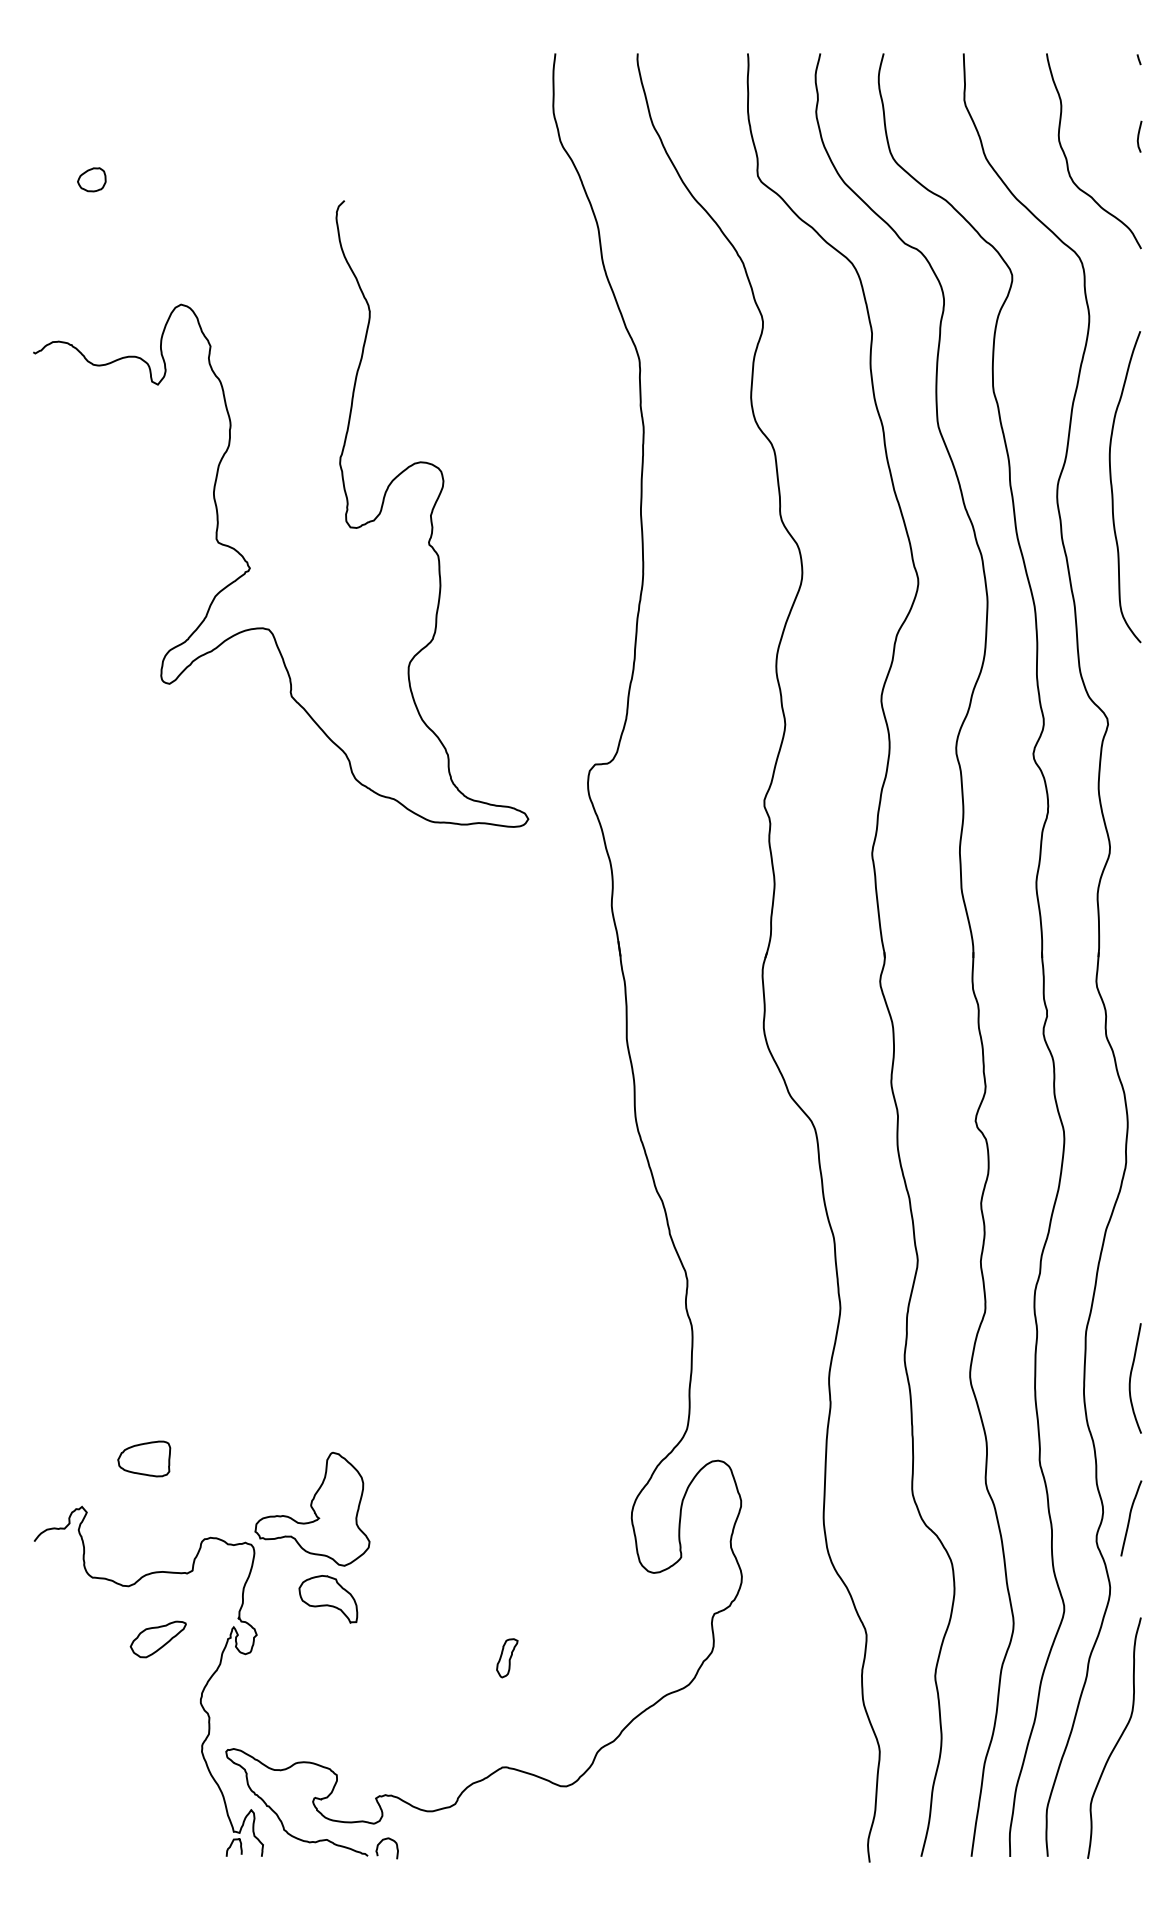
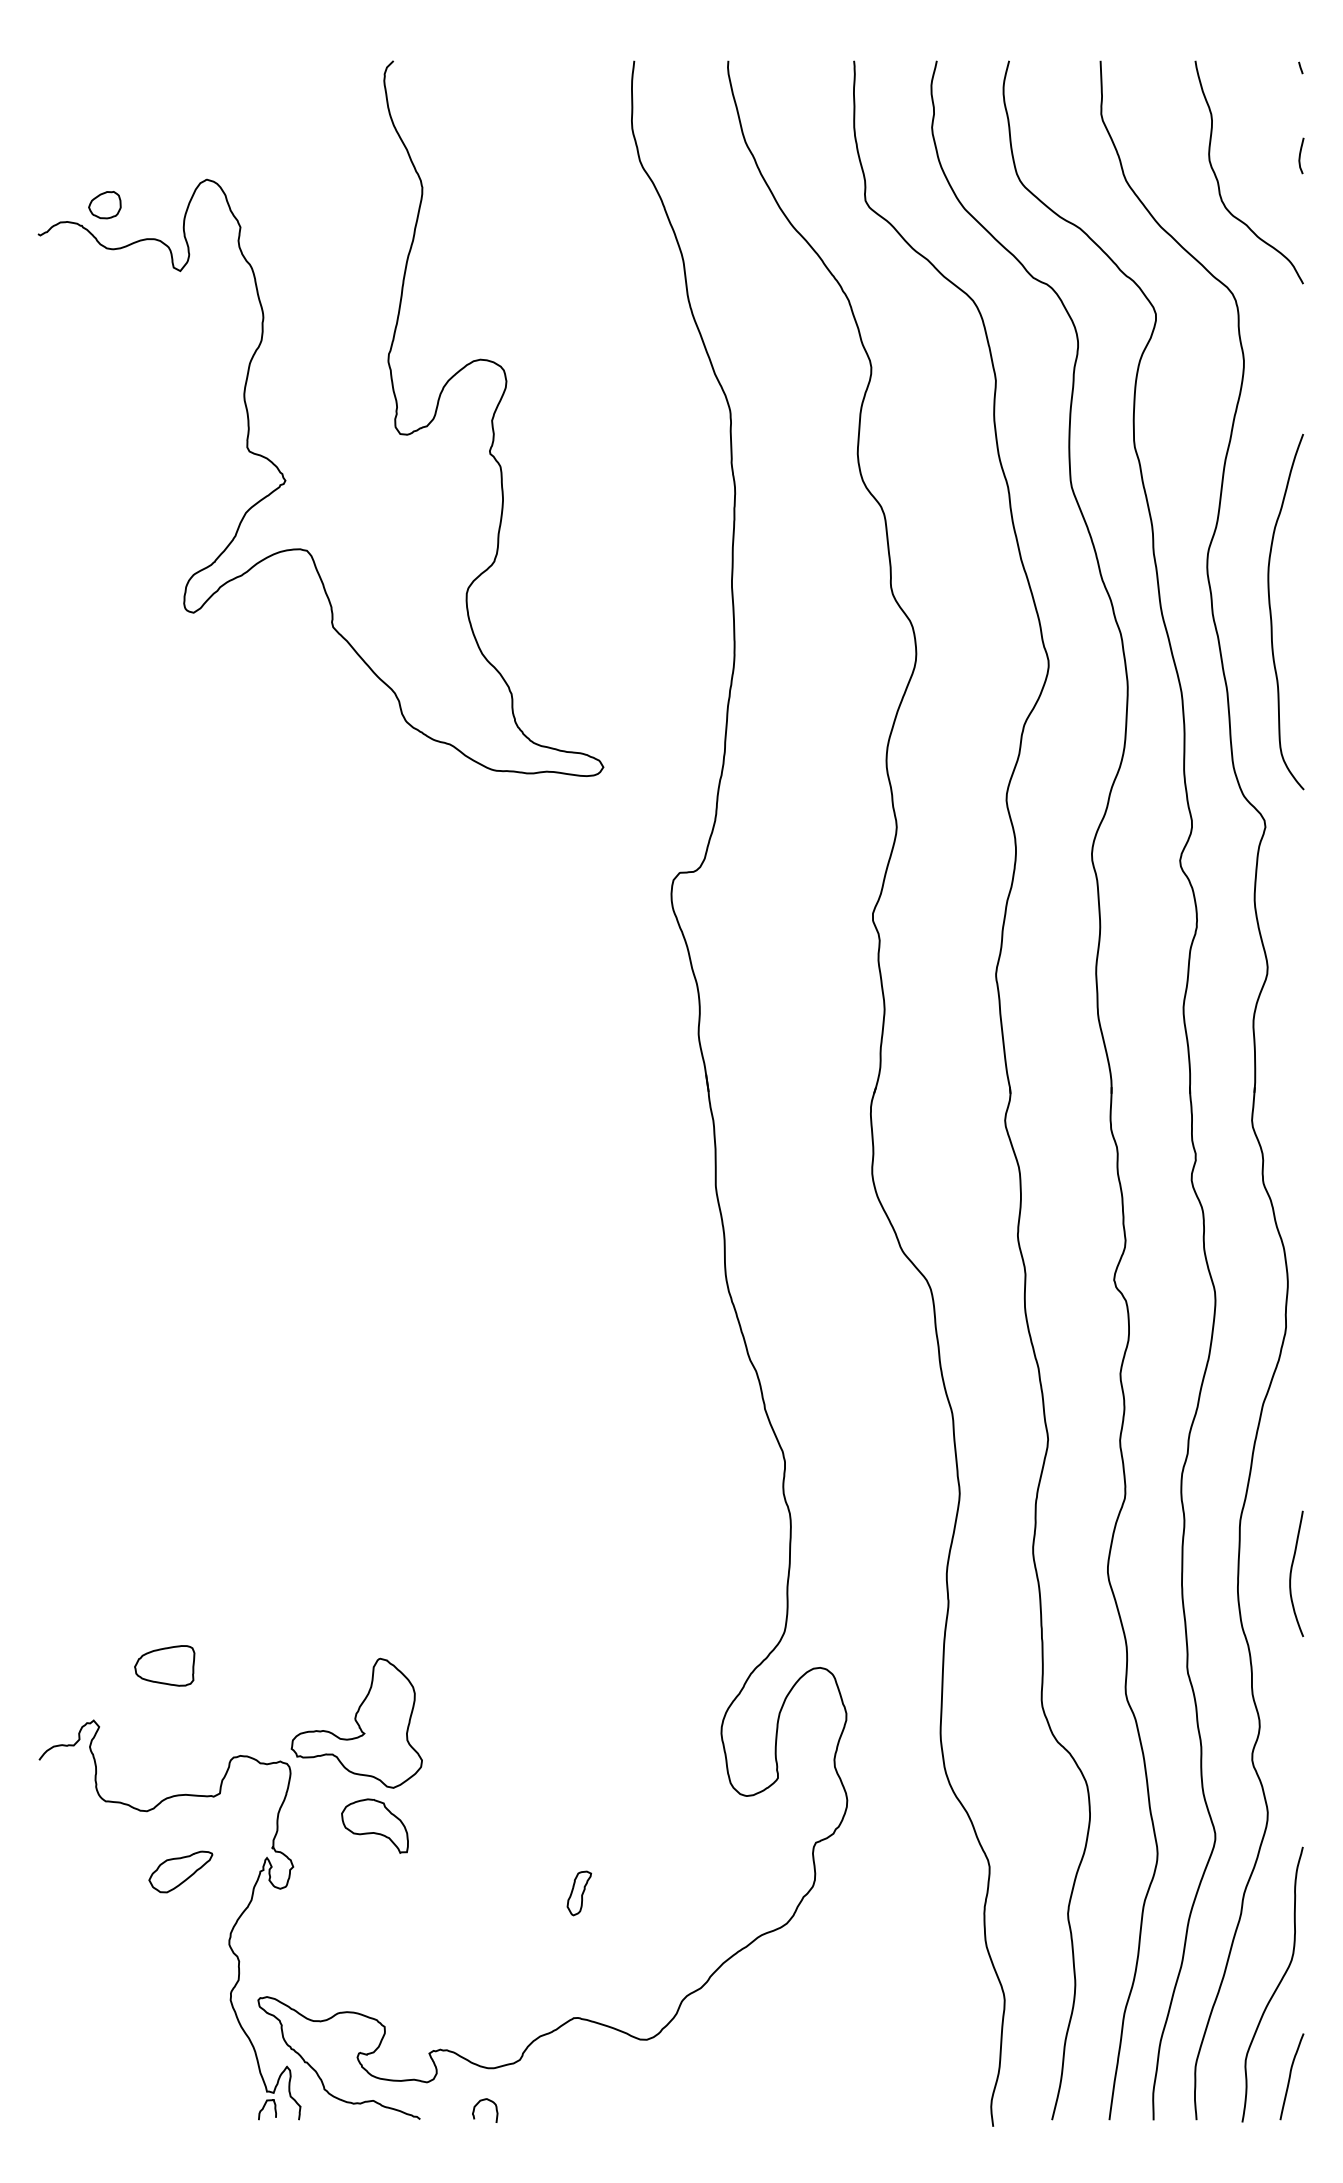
curve: (1112, 486) -> (1271, 611), moved
curve: (240, 553) -> (274, 463), moved
curve: (1130, 1518) -> (1290, 2076), moved
curve: (382, 1842) -> (479, 2103), moved

